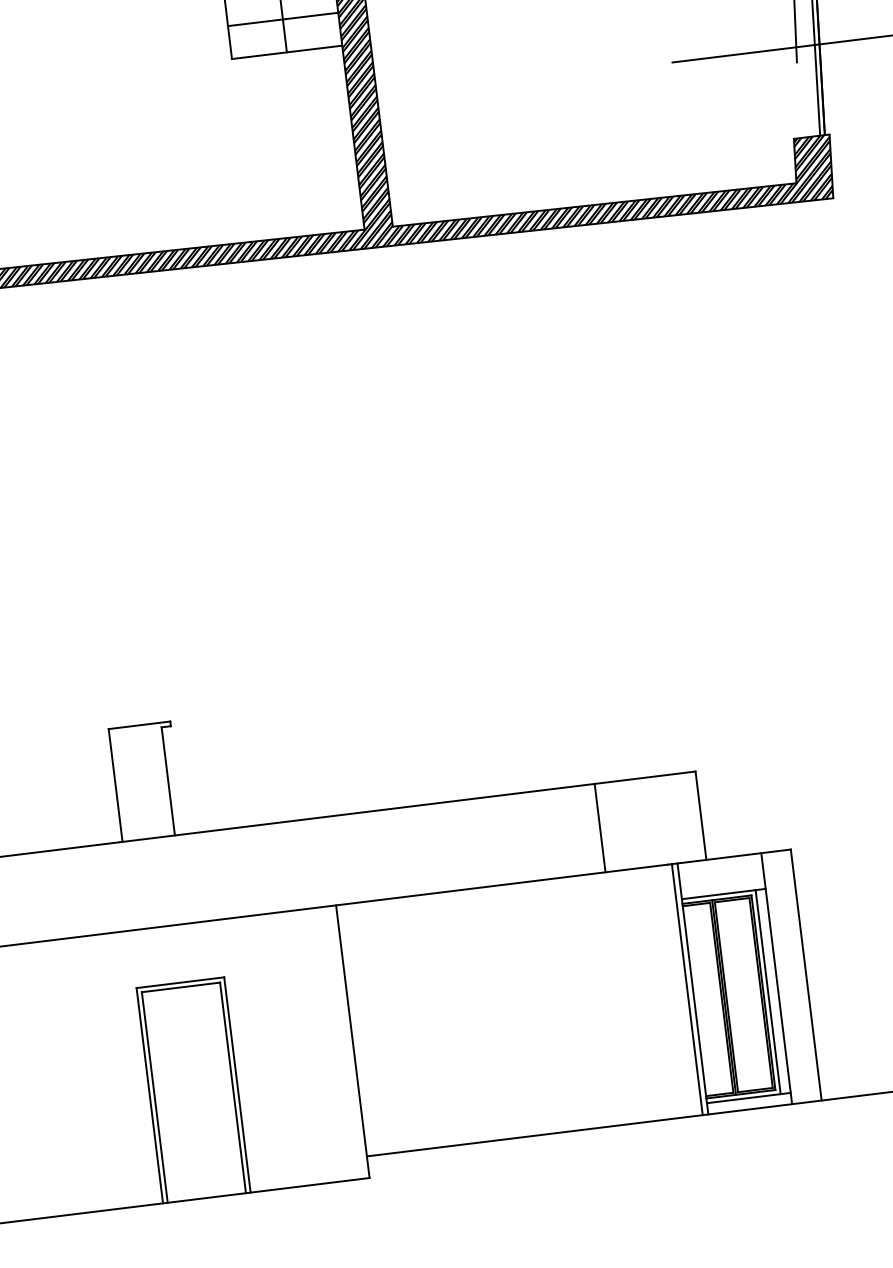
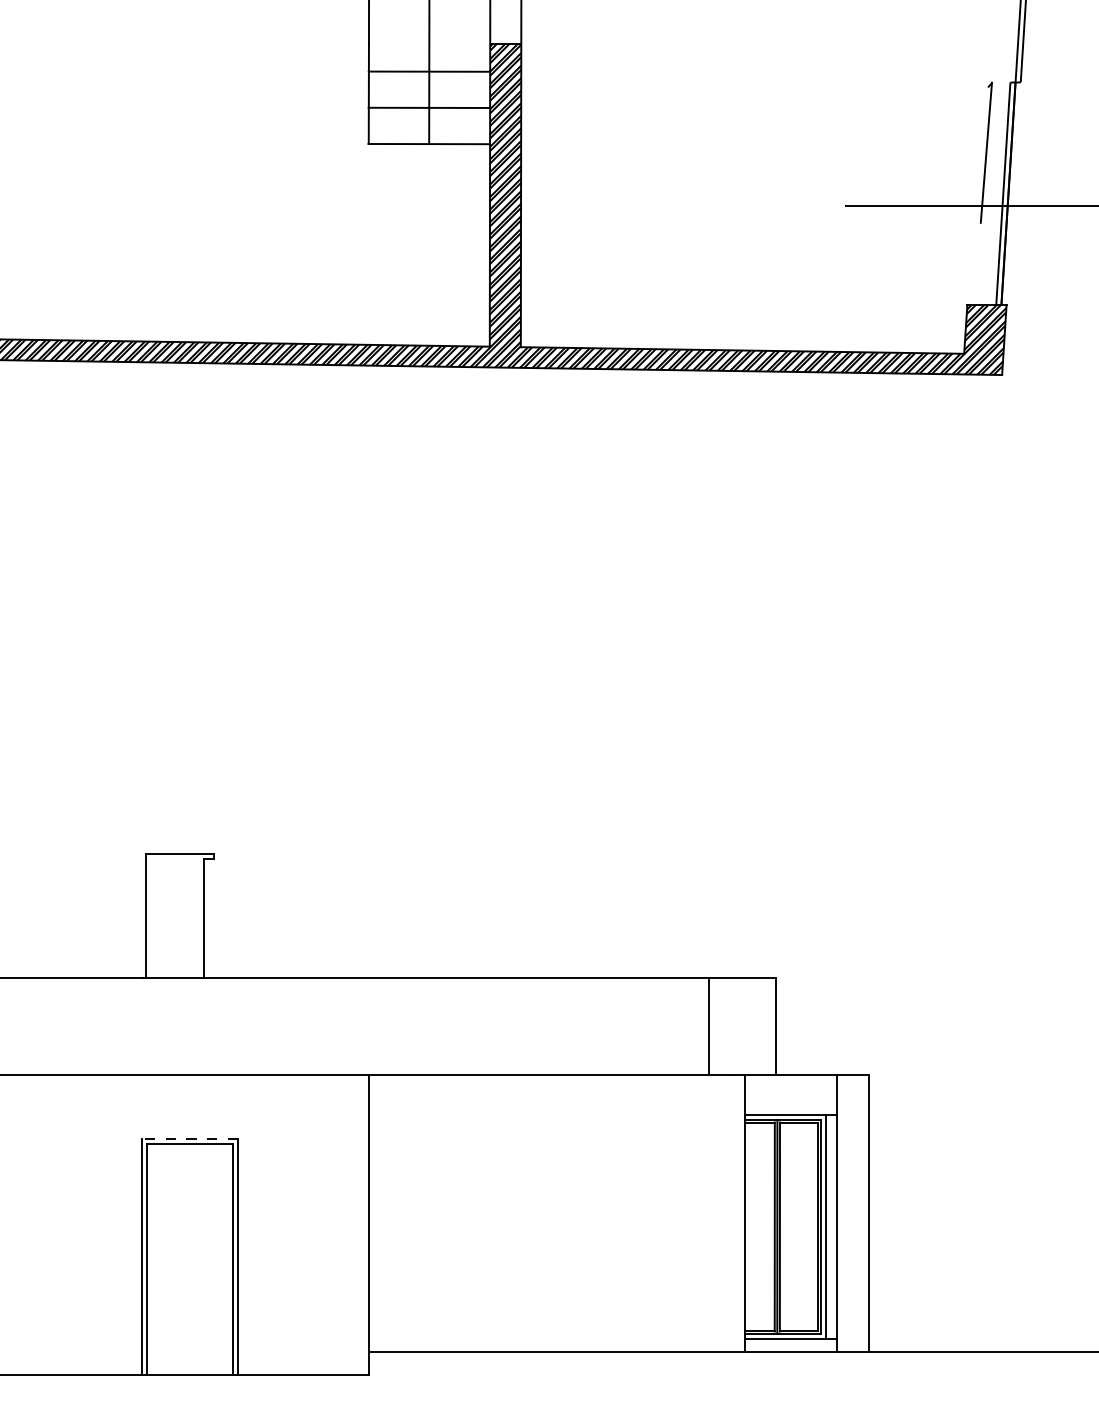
line: (600, 827) -> (709, 1026), moved
line: (180, 982) -> (189, 1138), solid -> dashed
line: (687, 989) -> (738, 1213), removed

